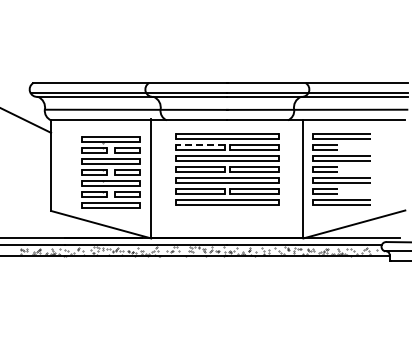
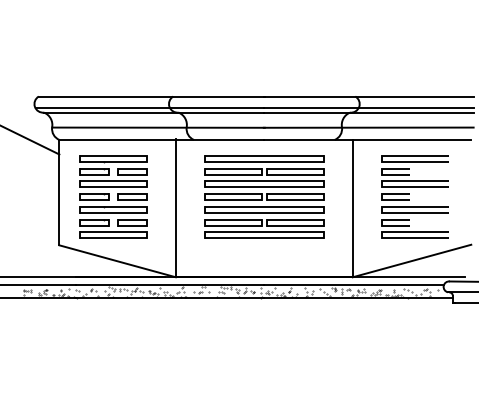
line: (200, 145) -> (233, 169), dashed -> solid
part: (341, 169) -> (414, 197), moved
part: (110, 172) -> (113, 197), moved

